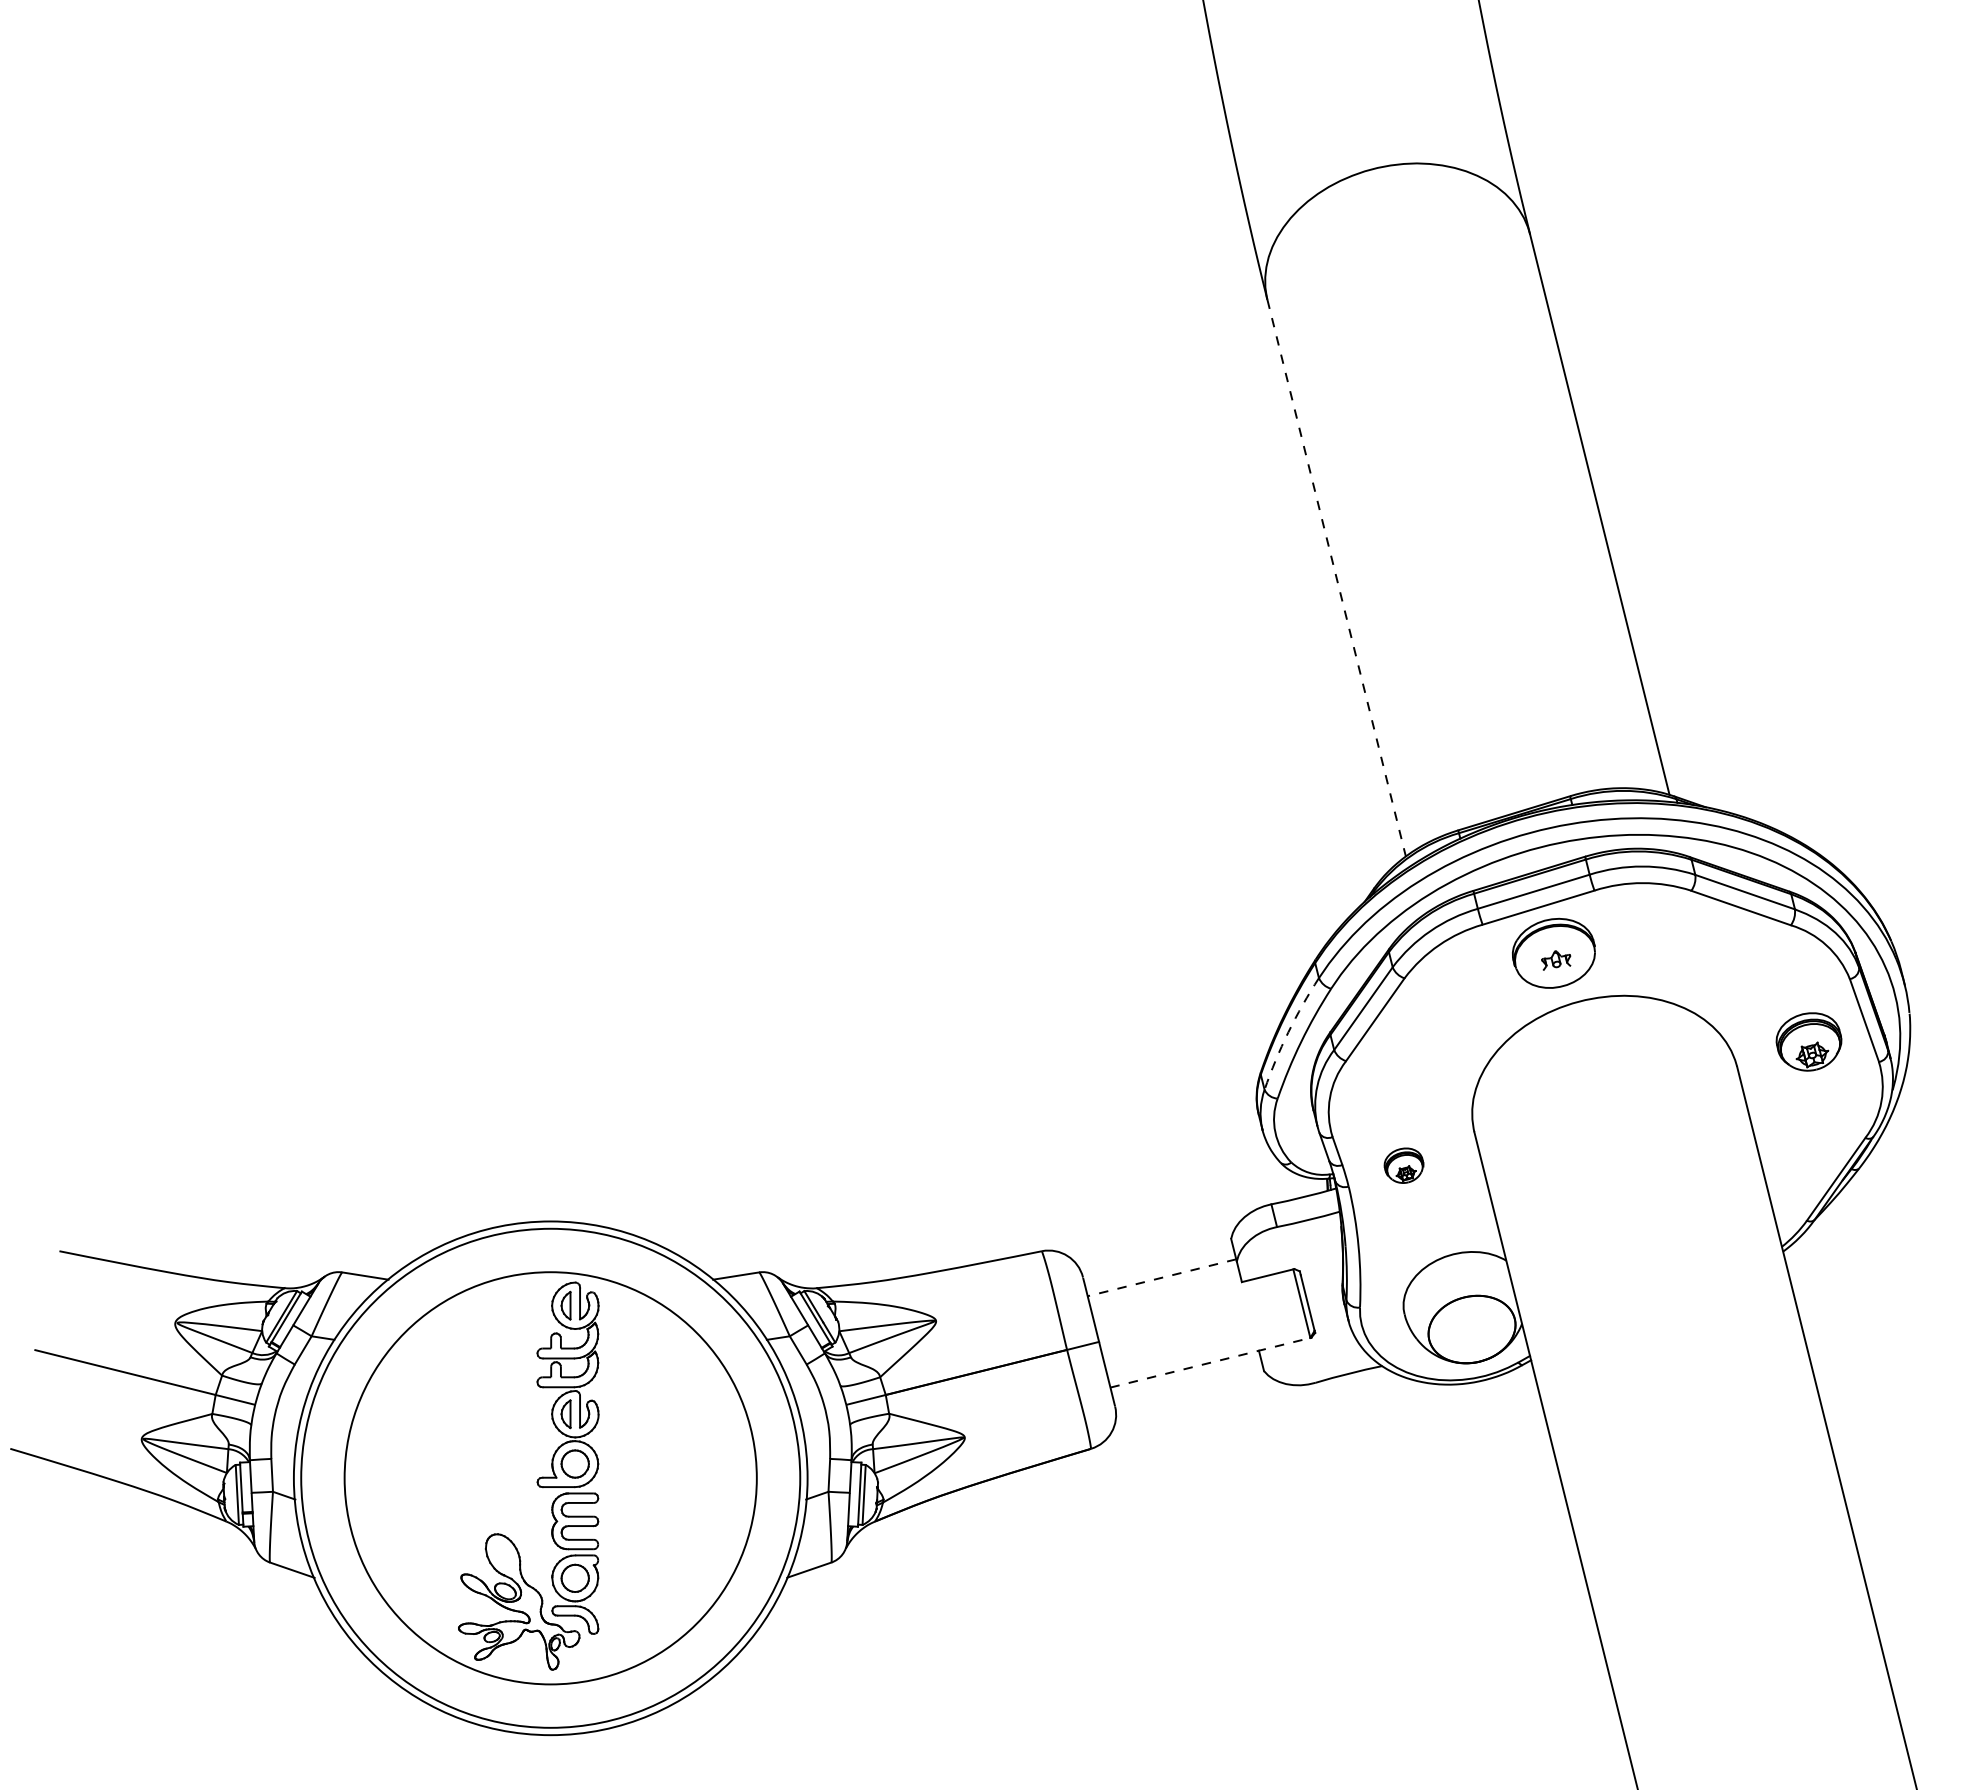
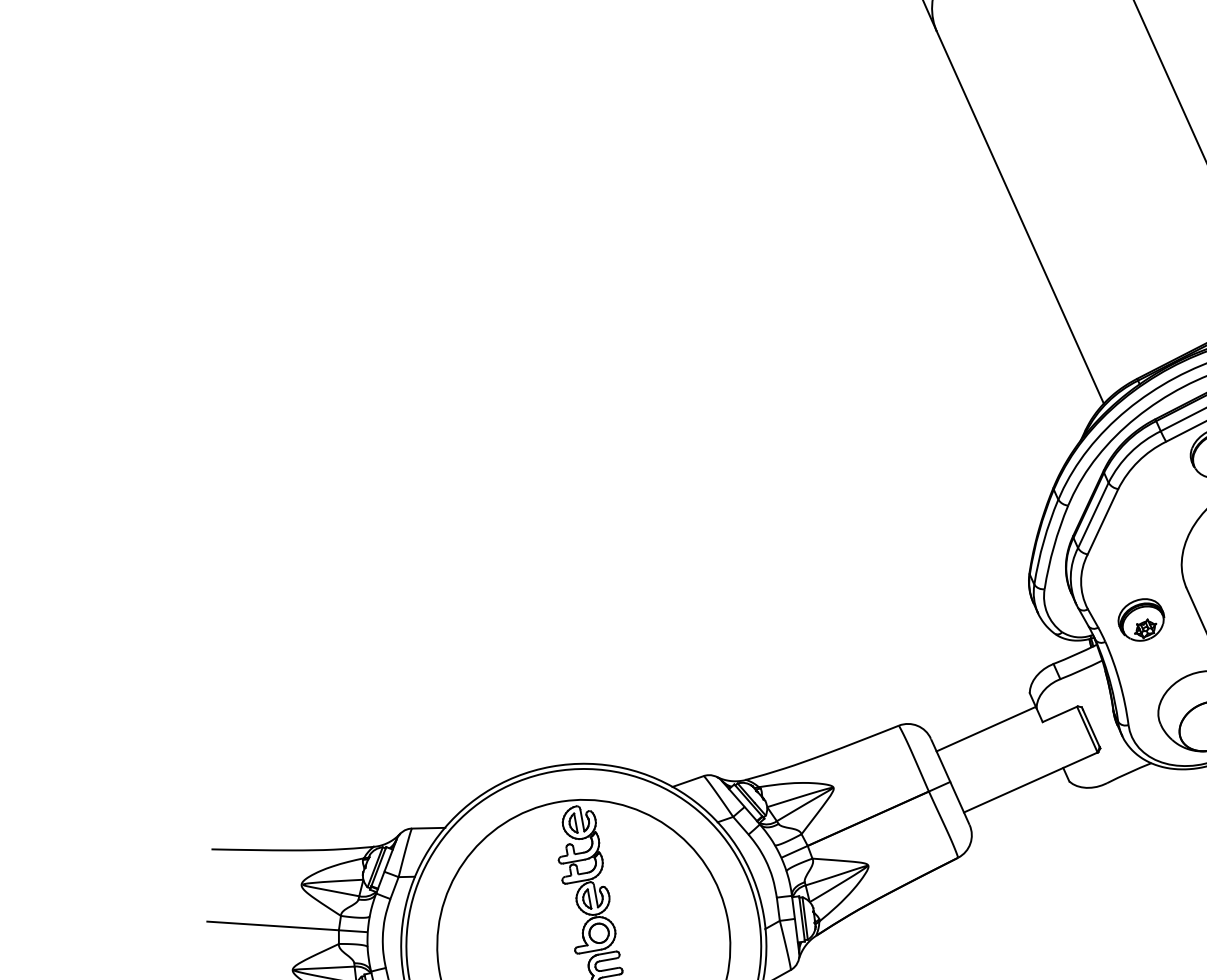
line: (1336, 578) -> (1020, 217), dashed -> solid
arc: (1288, 1032) -> (1043, 541), dashed -> solid
part: (1403, 1165) -> (1141, 620), size x1.67
line: (1161, 1277) -> (985, 729), dashed -> solid
line: (1210, 1362) -> (1030, 782), dashed -> solid

